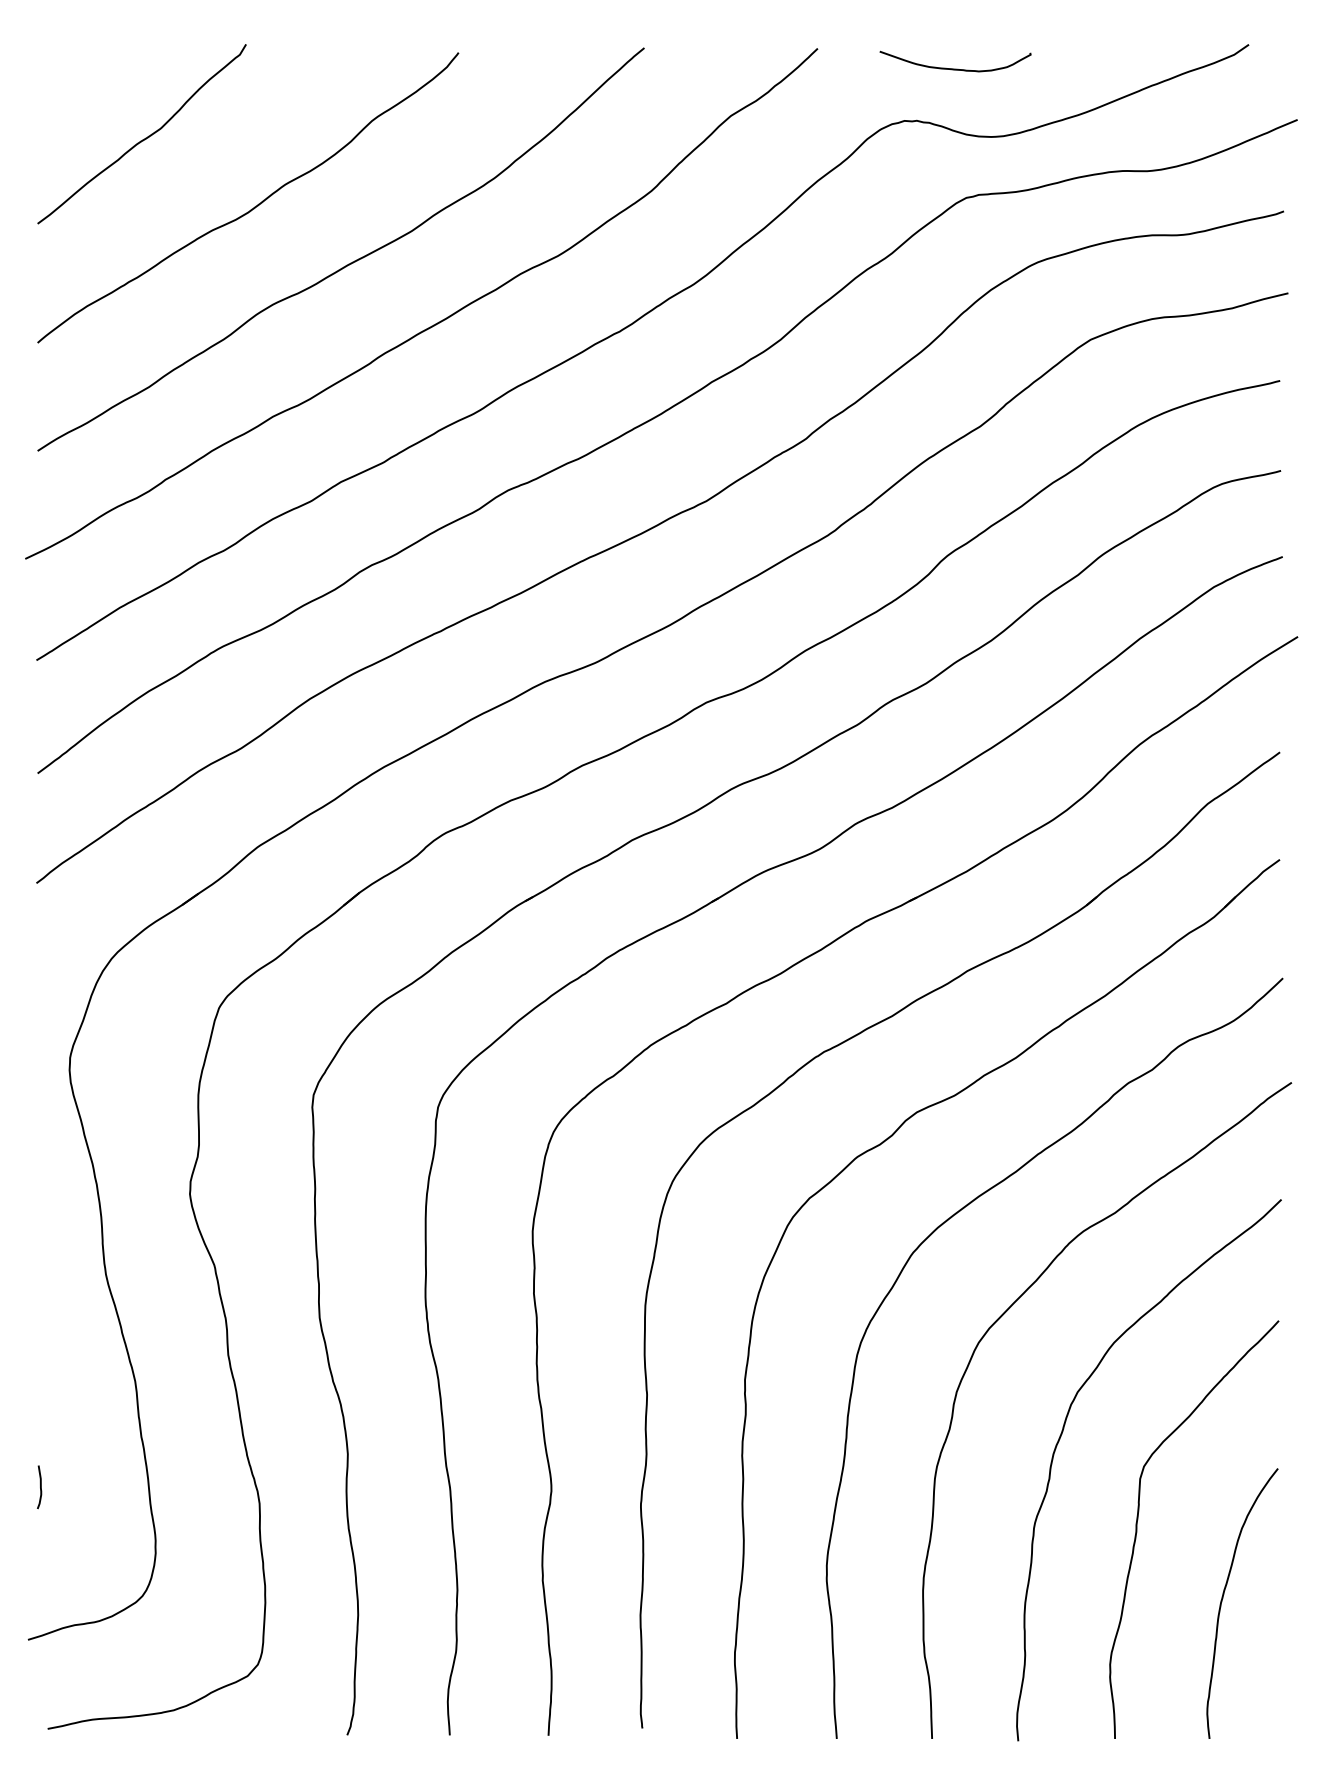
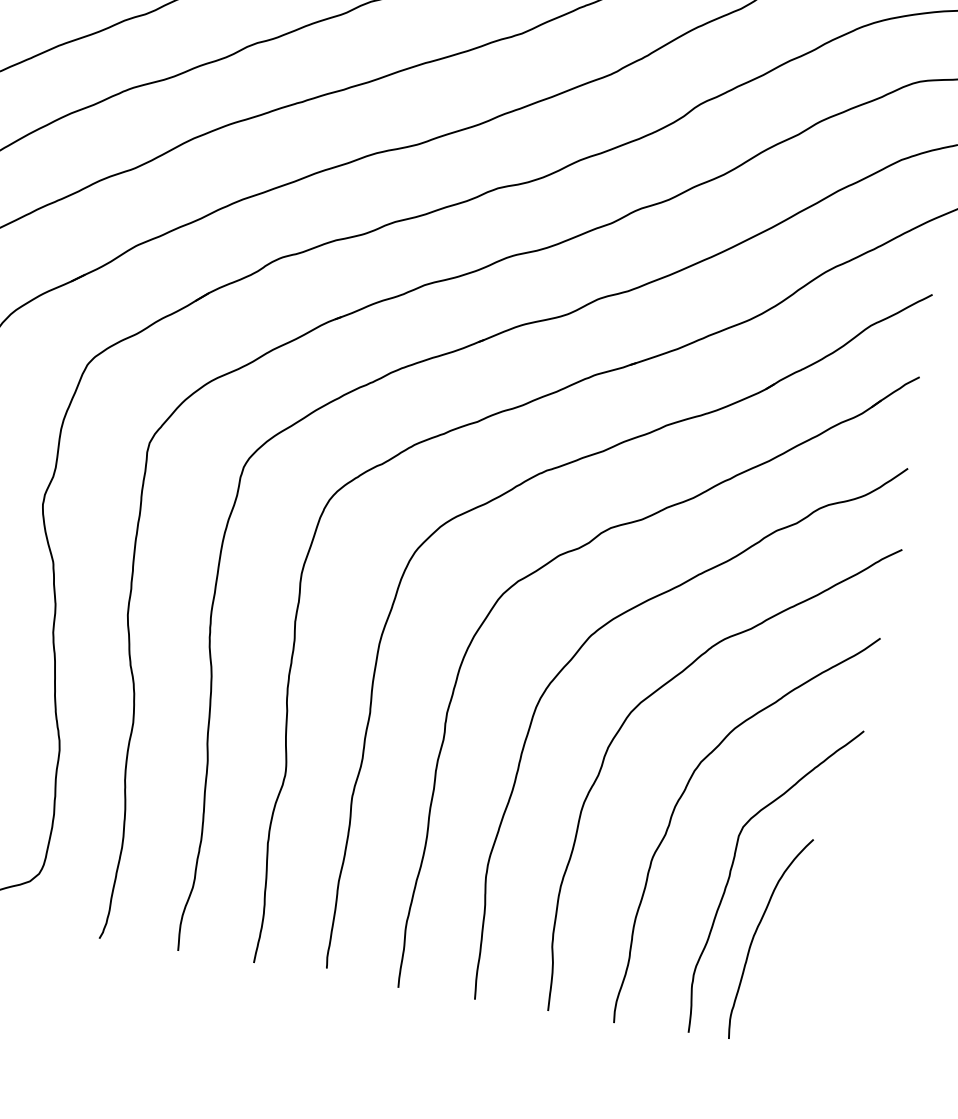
curve: (1223, 1598) -> (756, 932), moved

